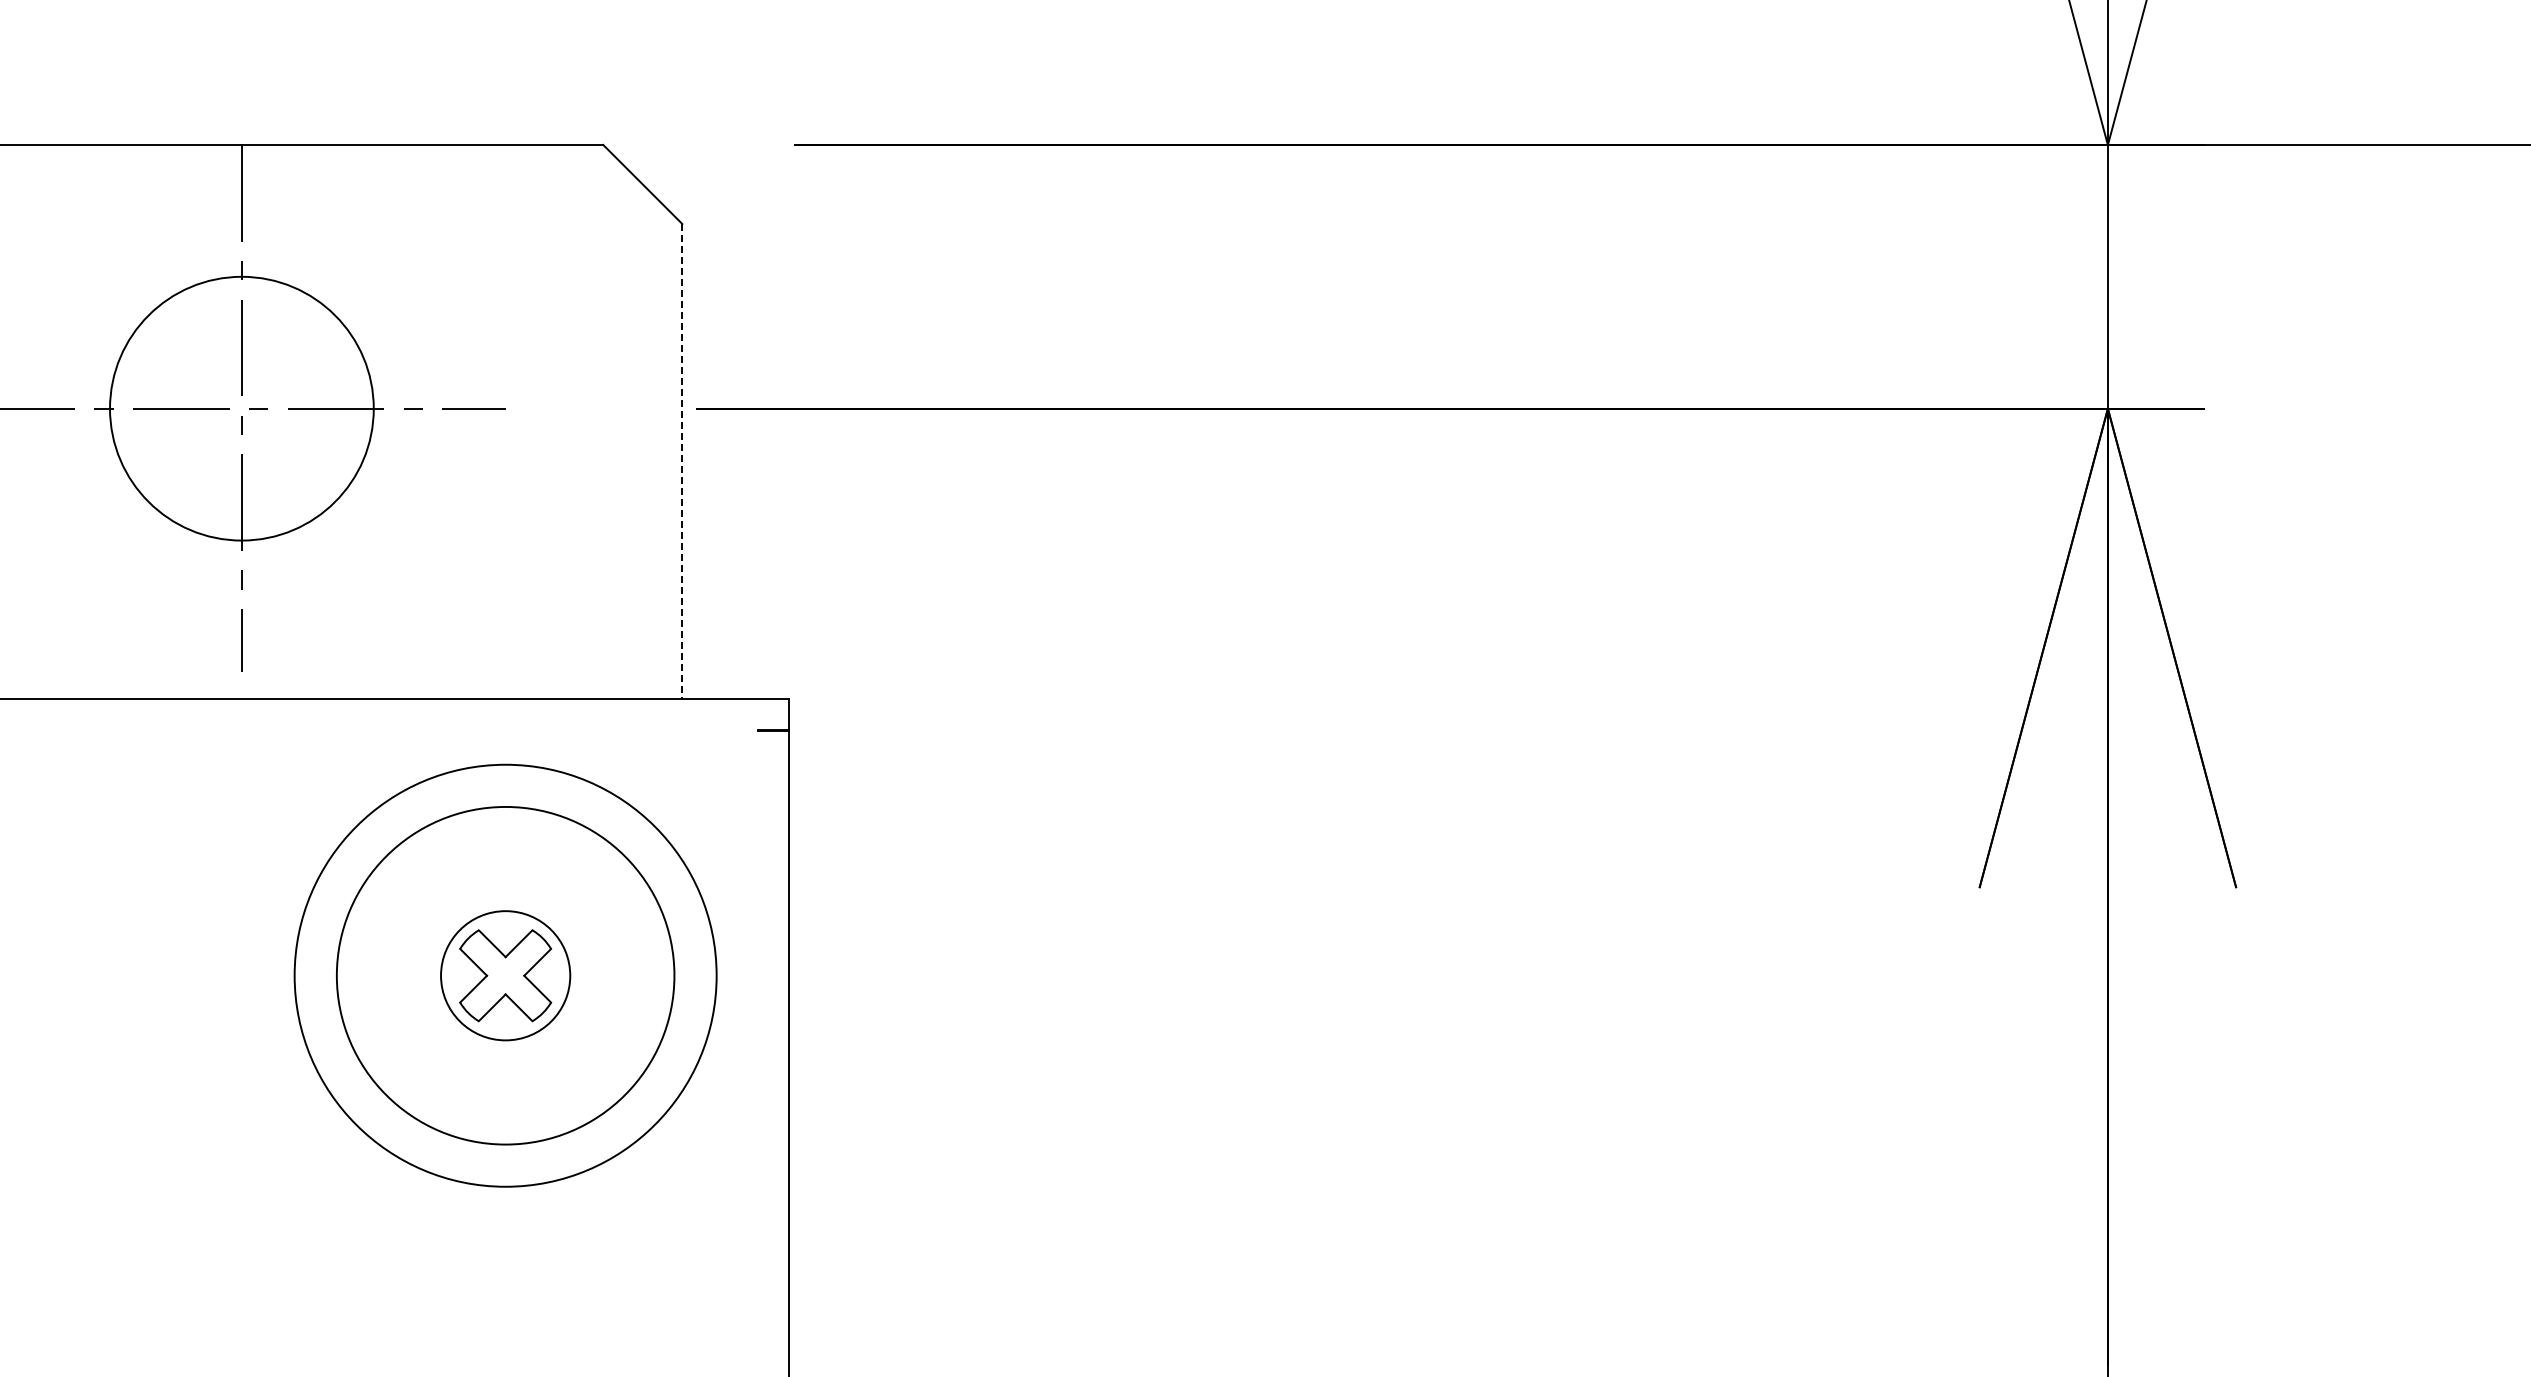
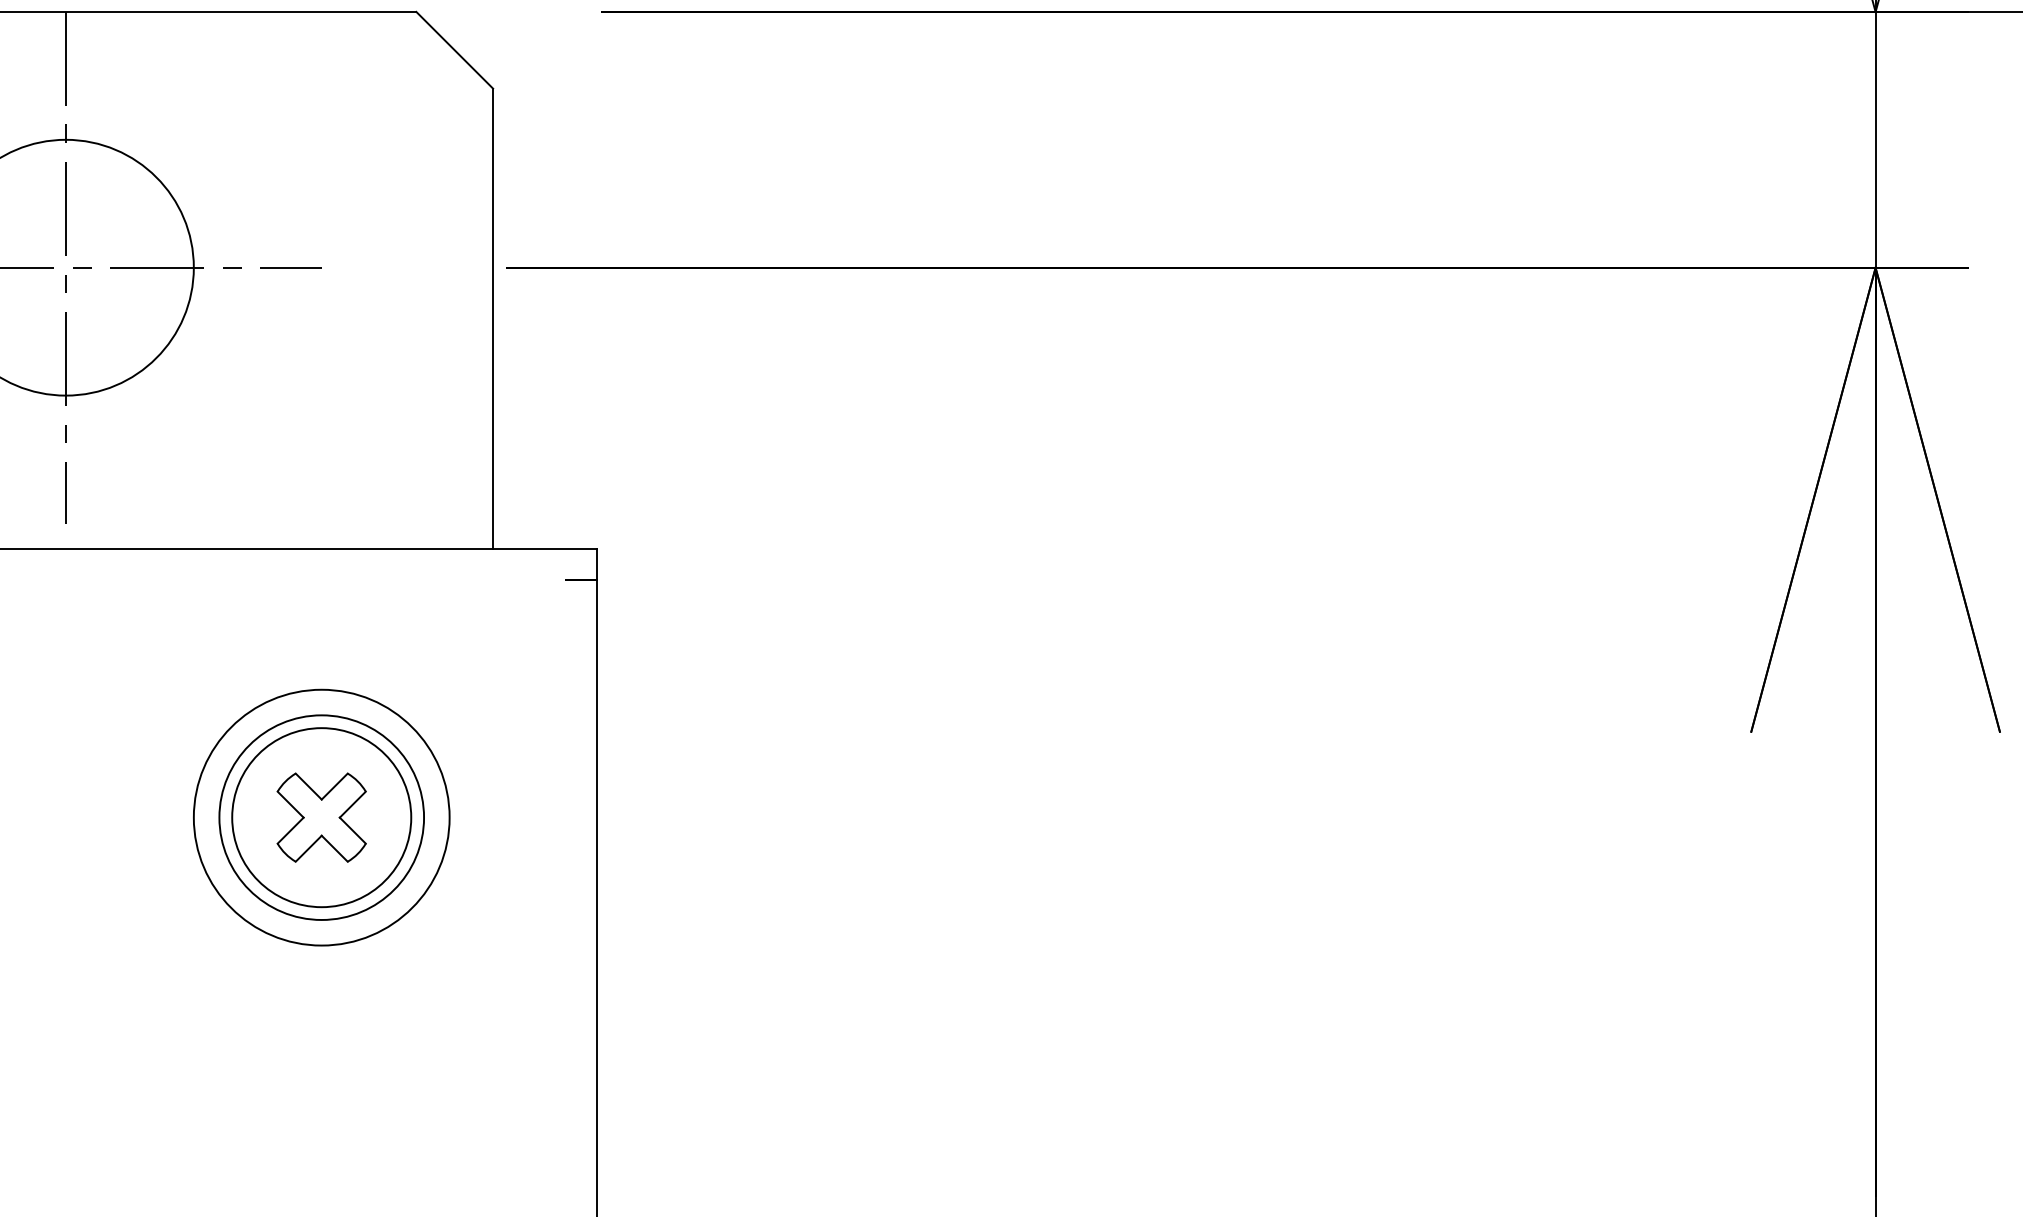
line: (682, 461) -> (493, 318), dashed -> solid
circle: (505, 975) -> (321, 817), size x0.62
circle: (505, 975) -> (321, 817), size x0.62
circle: (505, 975) -> (321, 817), size x1.43

